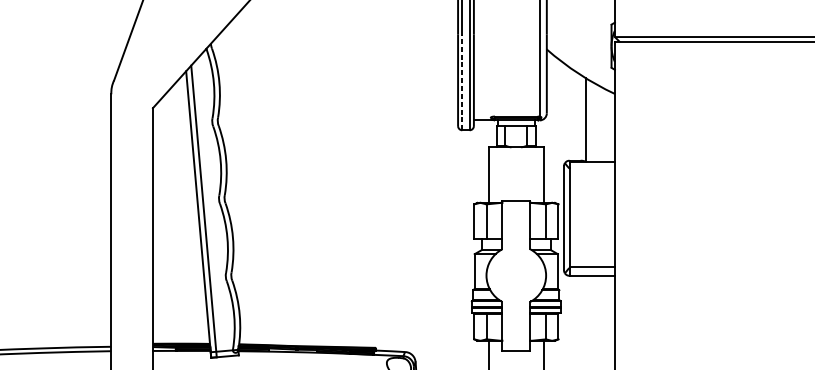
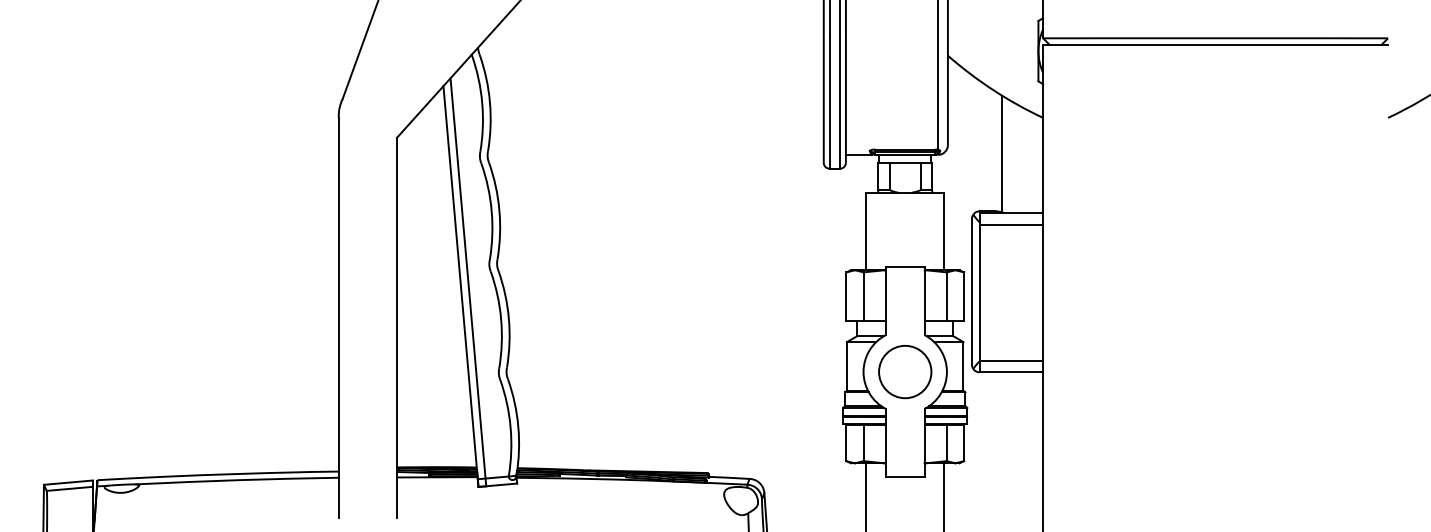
line: (462, 82) -> (829, 101), dashed -> solid
line: (592, 170) -> (1011, 224), added
circle: (516, 275) -> (905, 372), added

